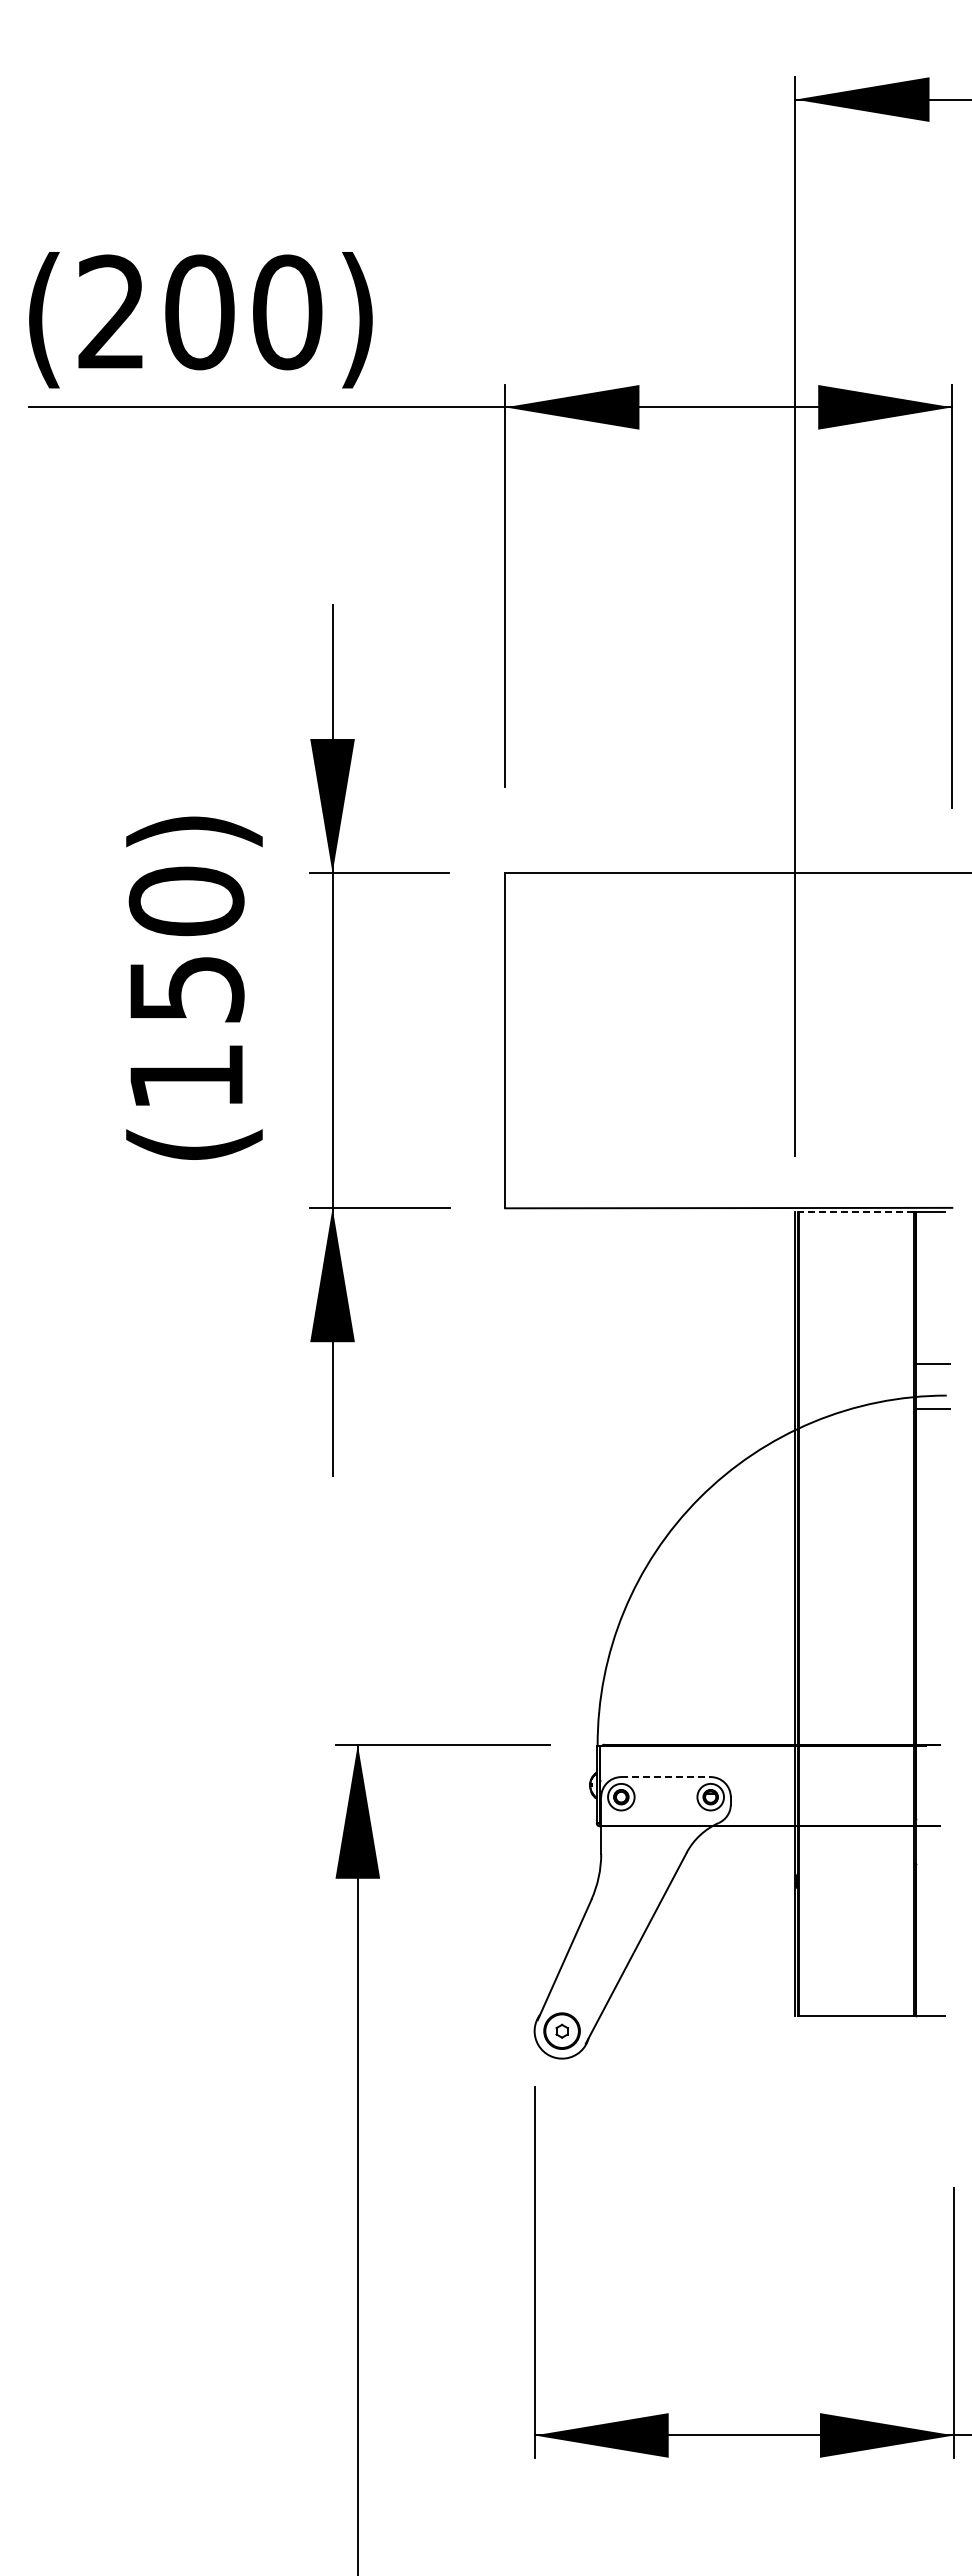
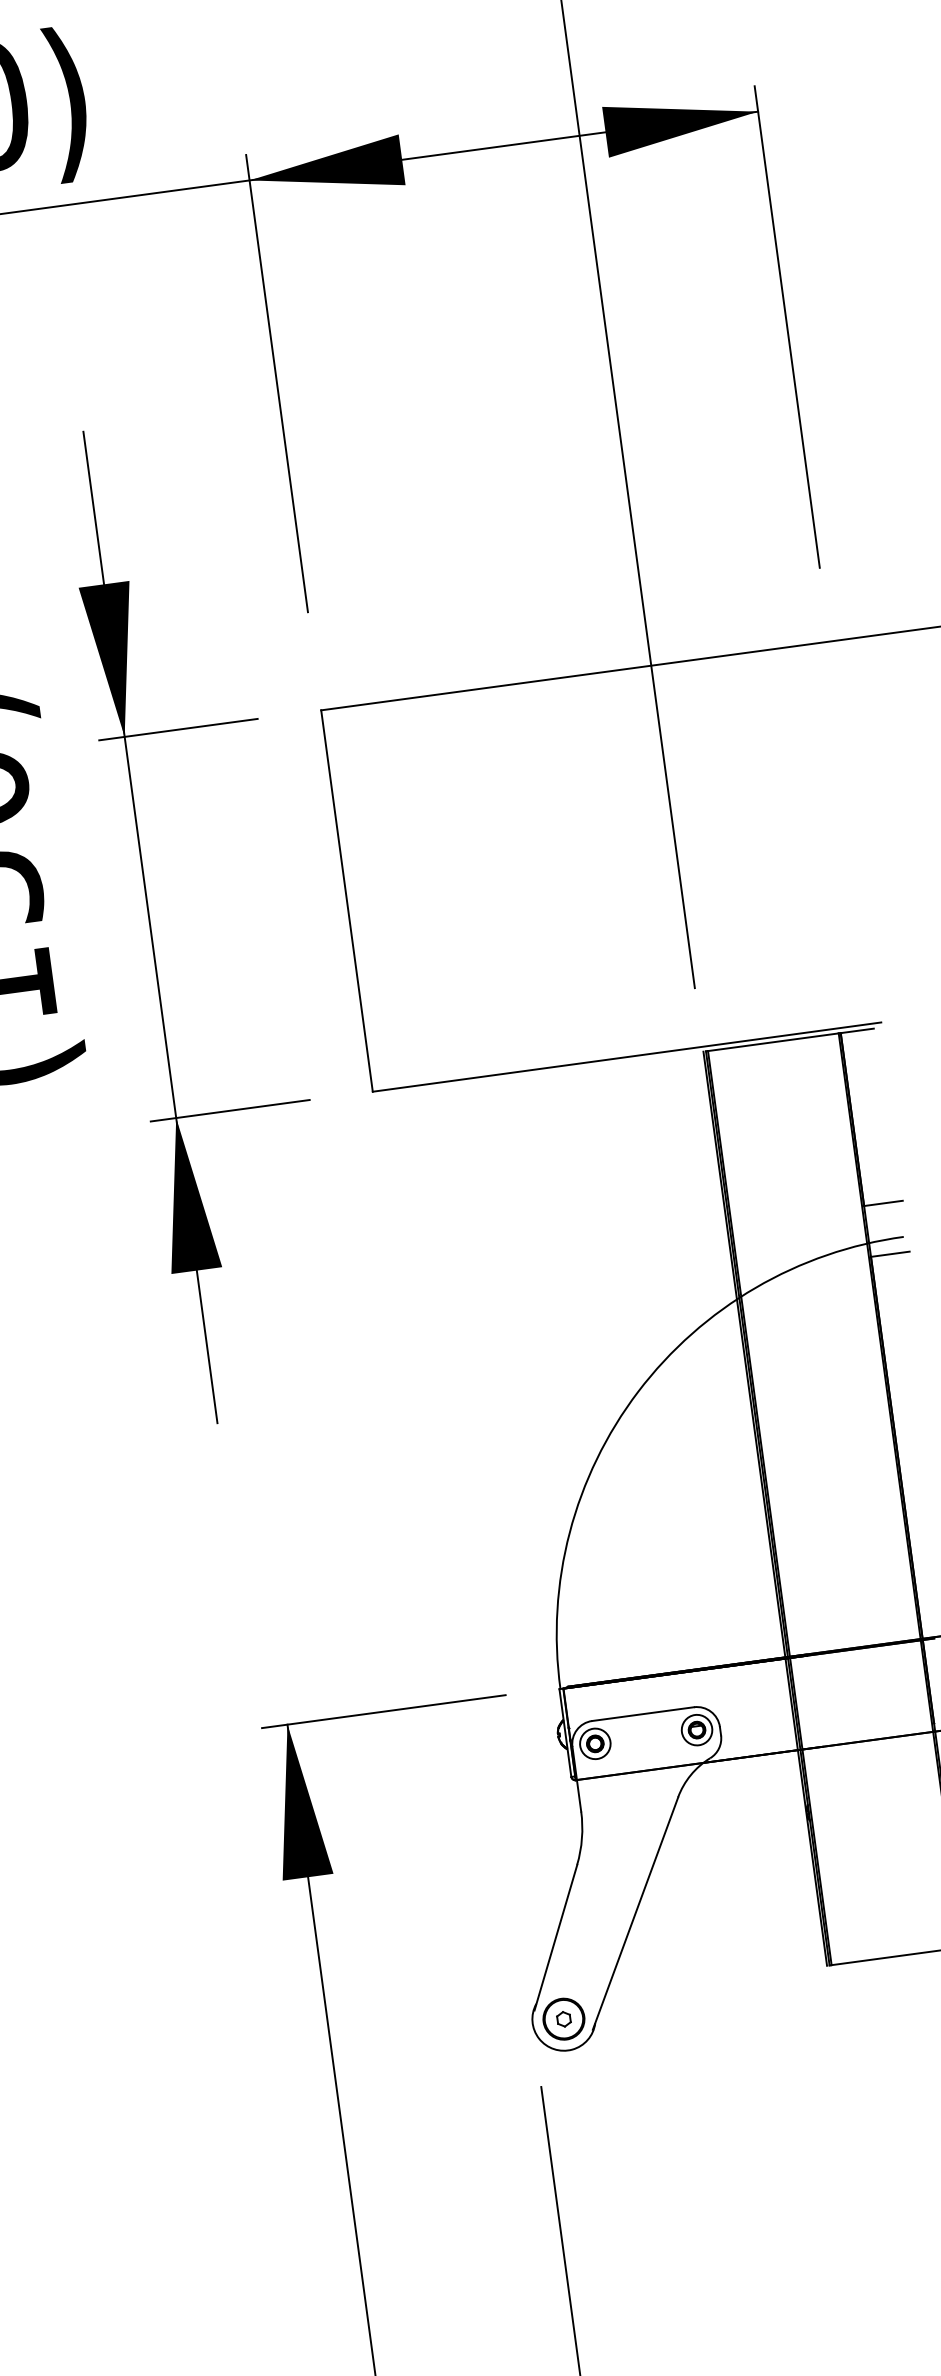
line: (856, 1212) -> (772, 1042), dashed -> solid
line: (666, 1777) -> (643, 1714), dashed -> solid

